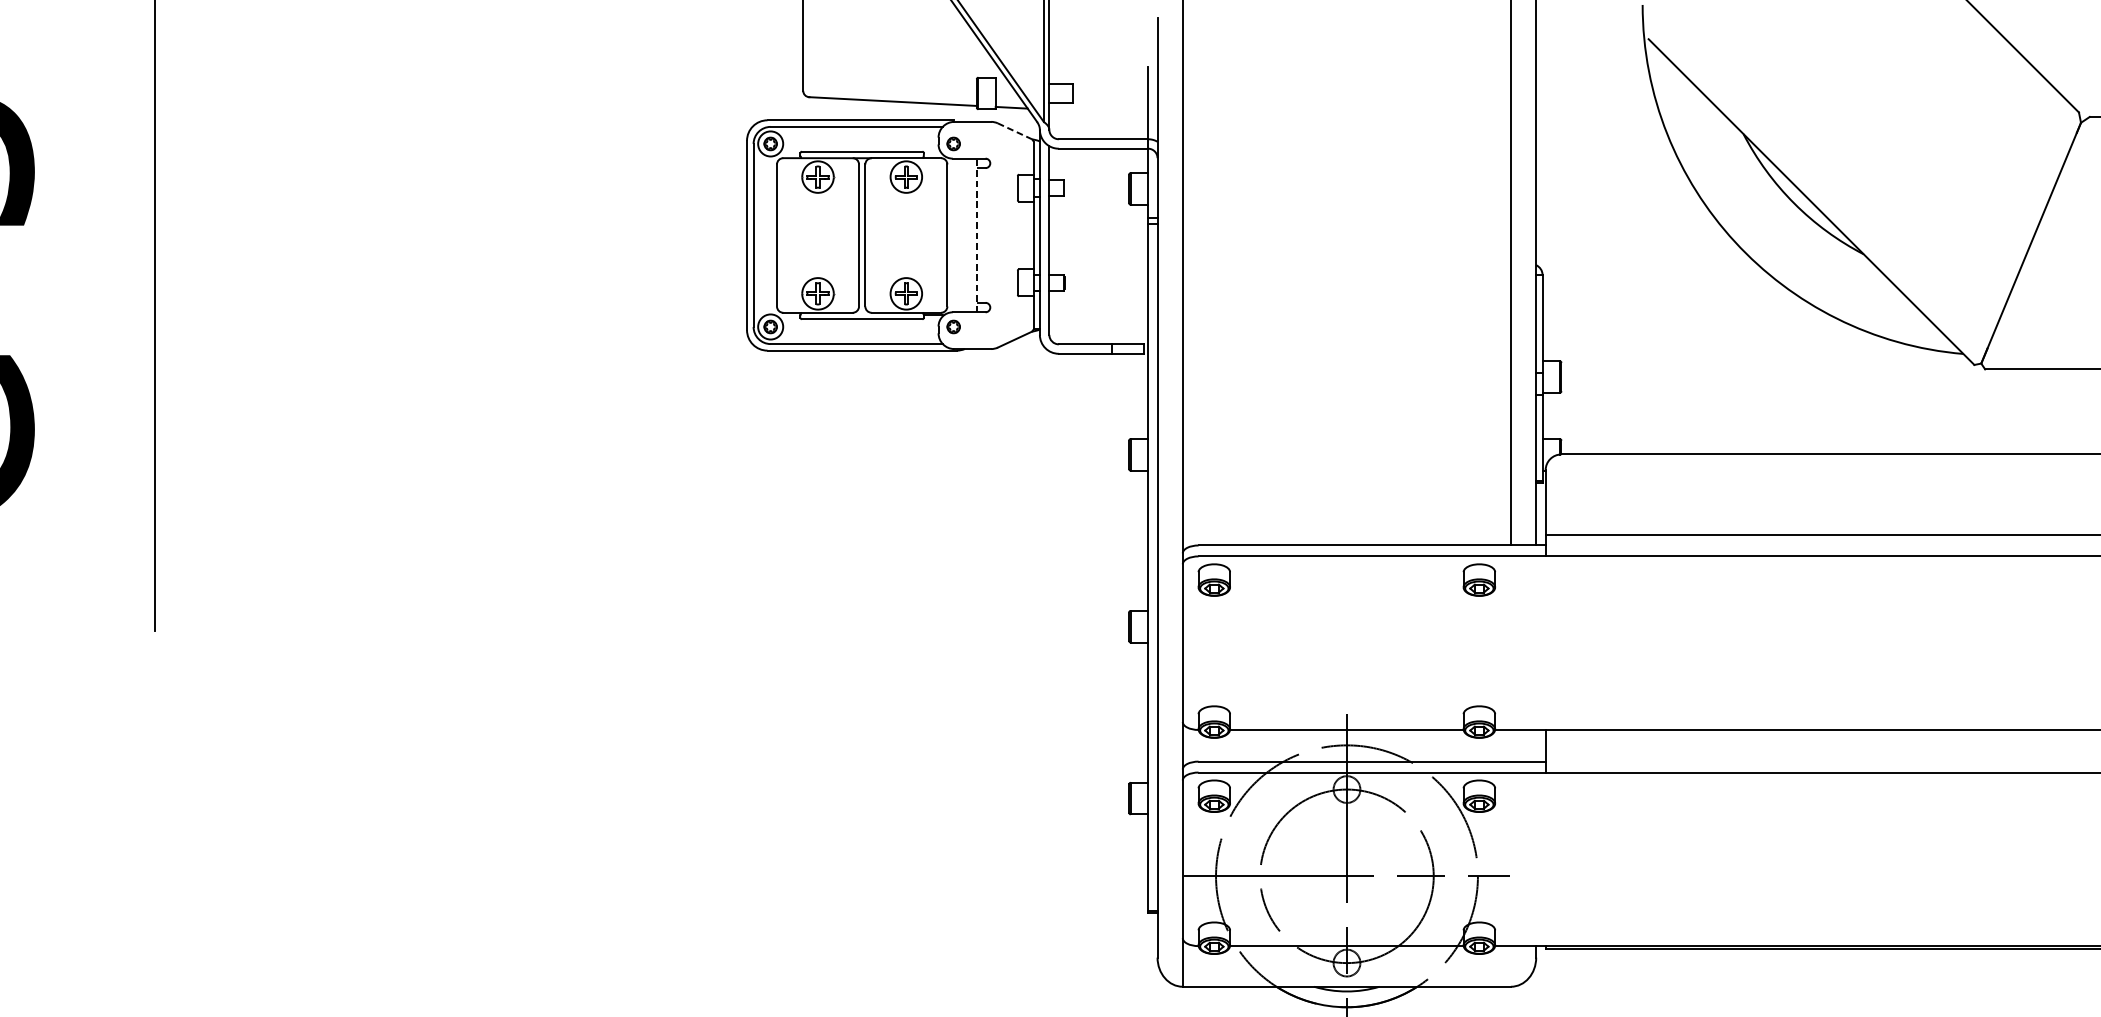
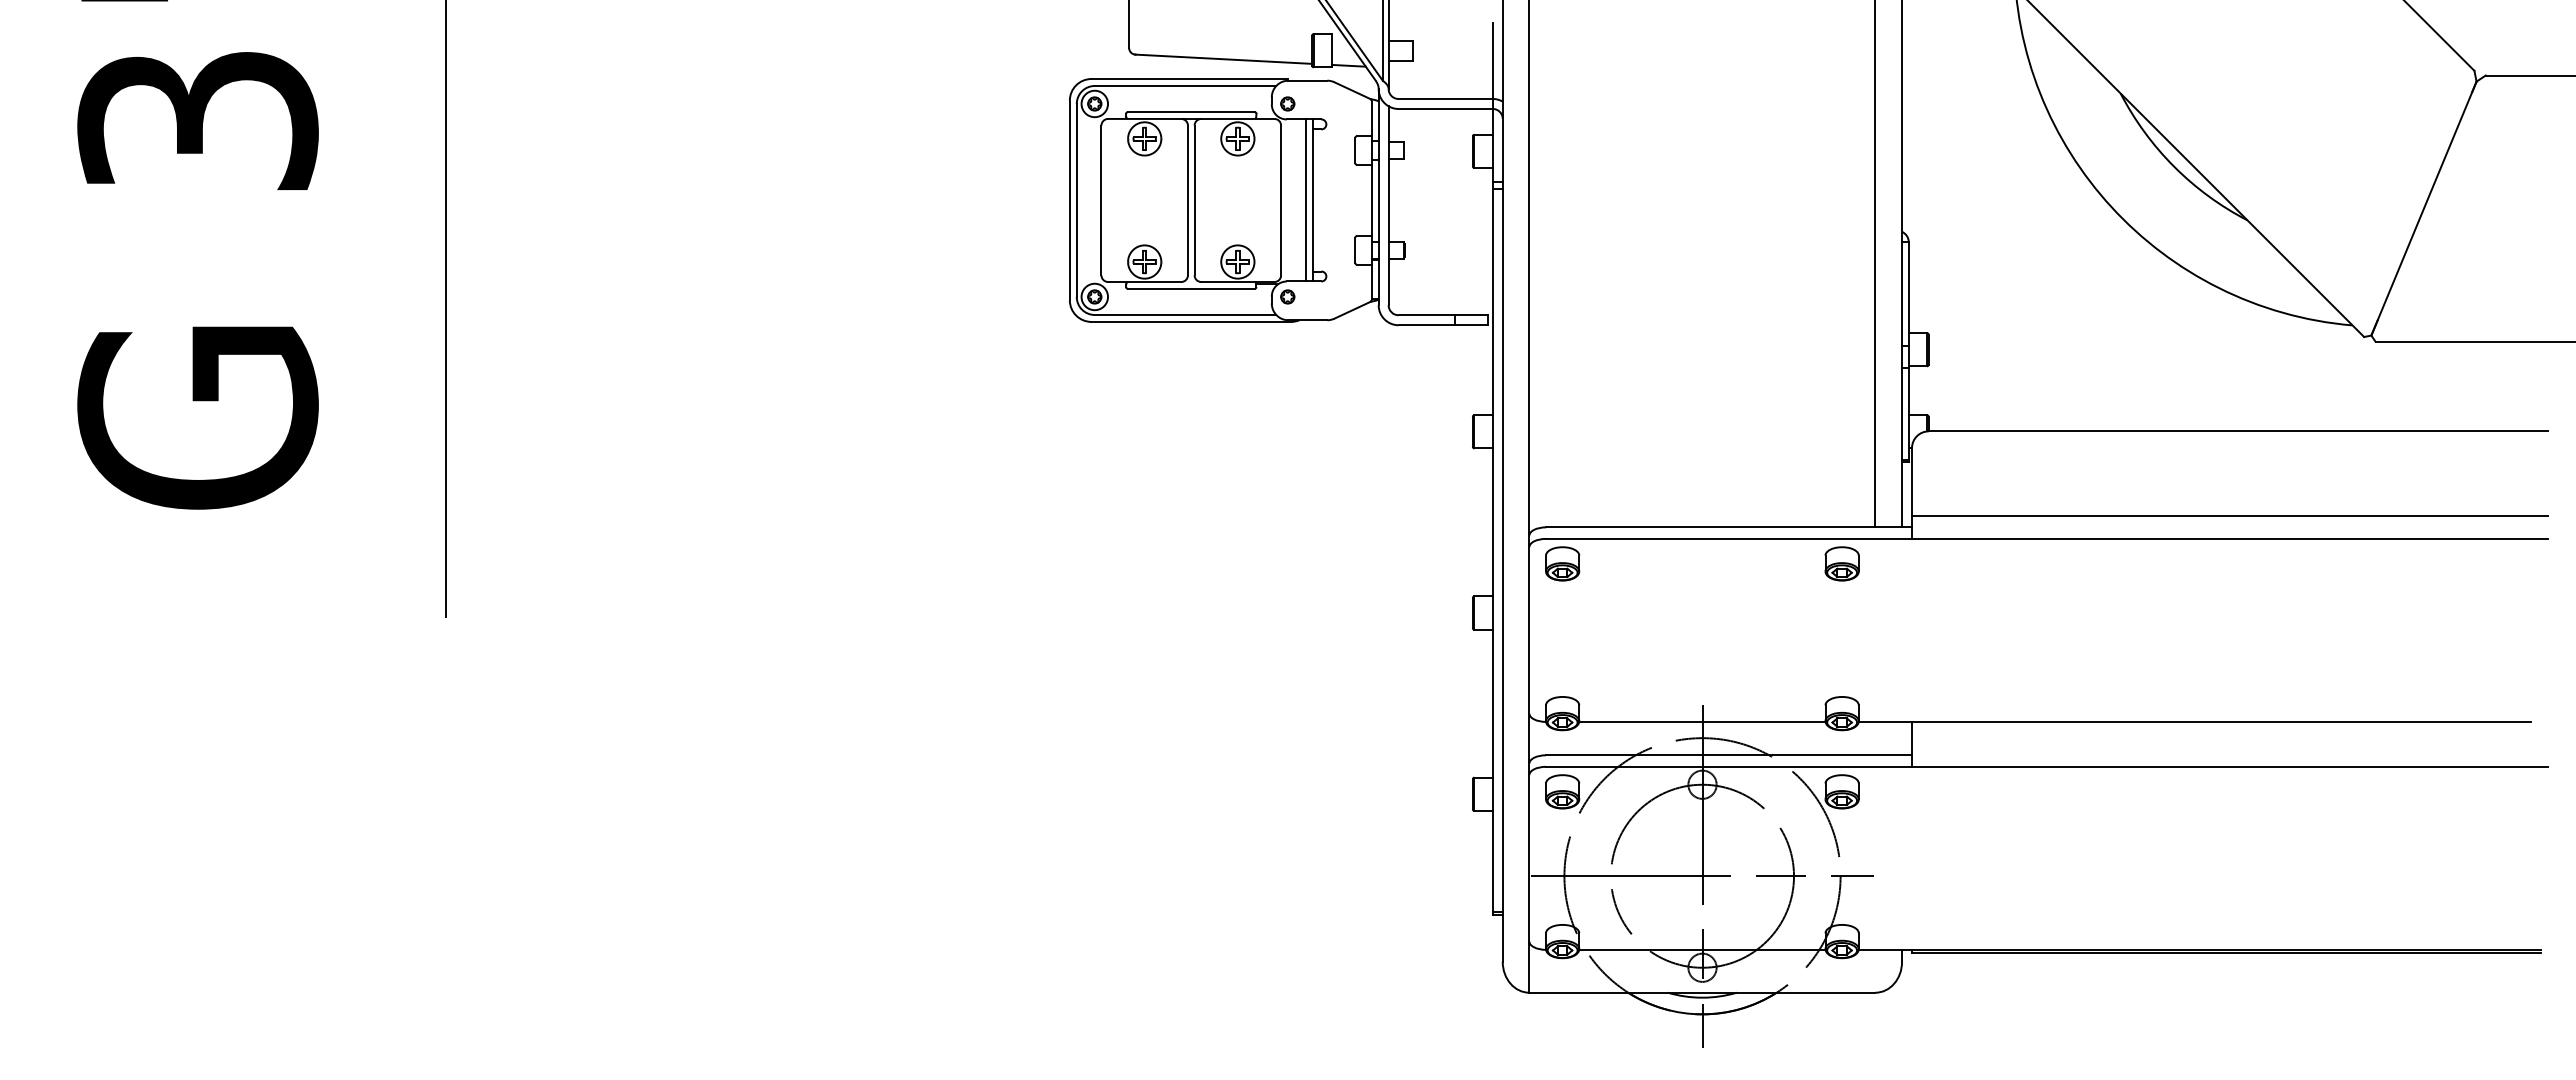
line: (1015, 131) -> (1352, 90), dashed -> solid
line: (977, 234) -> (1312, 199), dashed -> solid
line: (970, 235) -> (1305, 200), added

